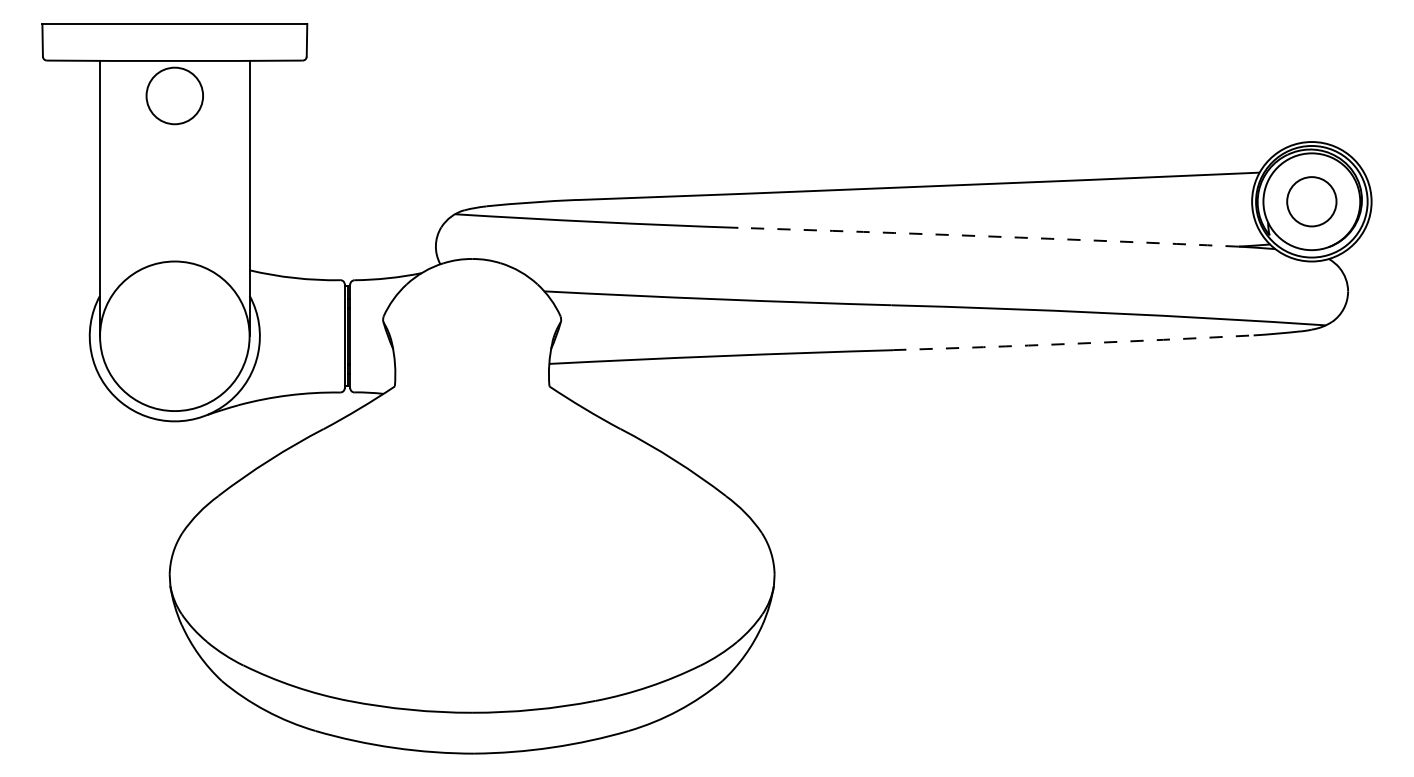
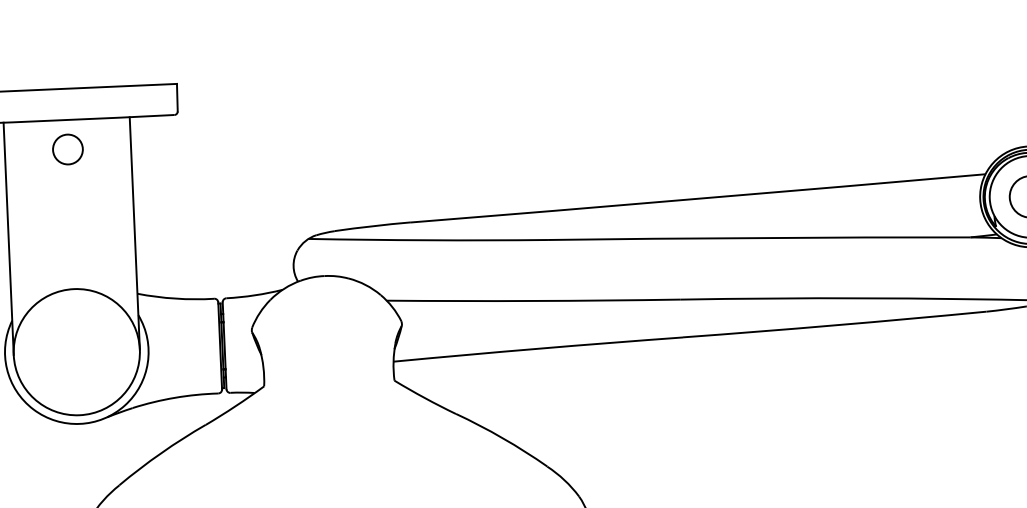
circle: (174, 95) -> (67, 149), size x0.62
arc: (988, 236) -> (759, 238), dashed -> solid
arc: (1073, 343) -> (834, 325), dashed -> solid

